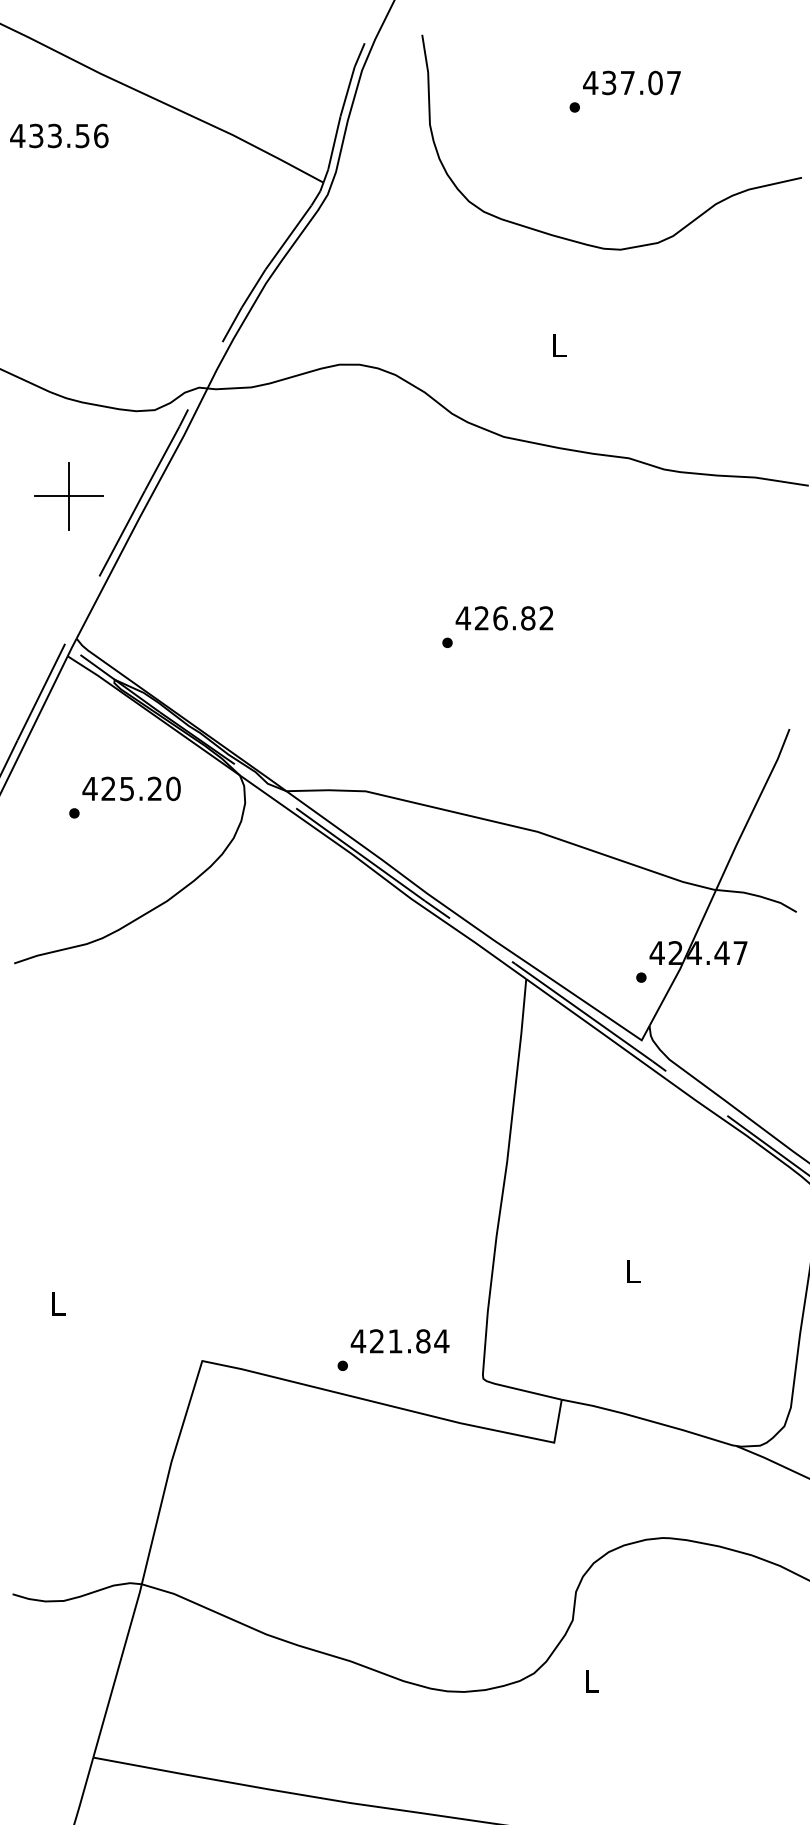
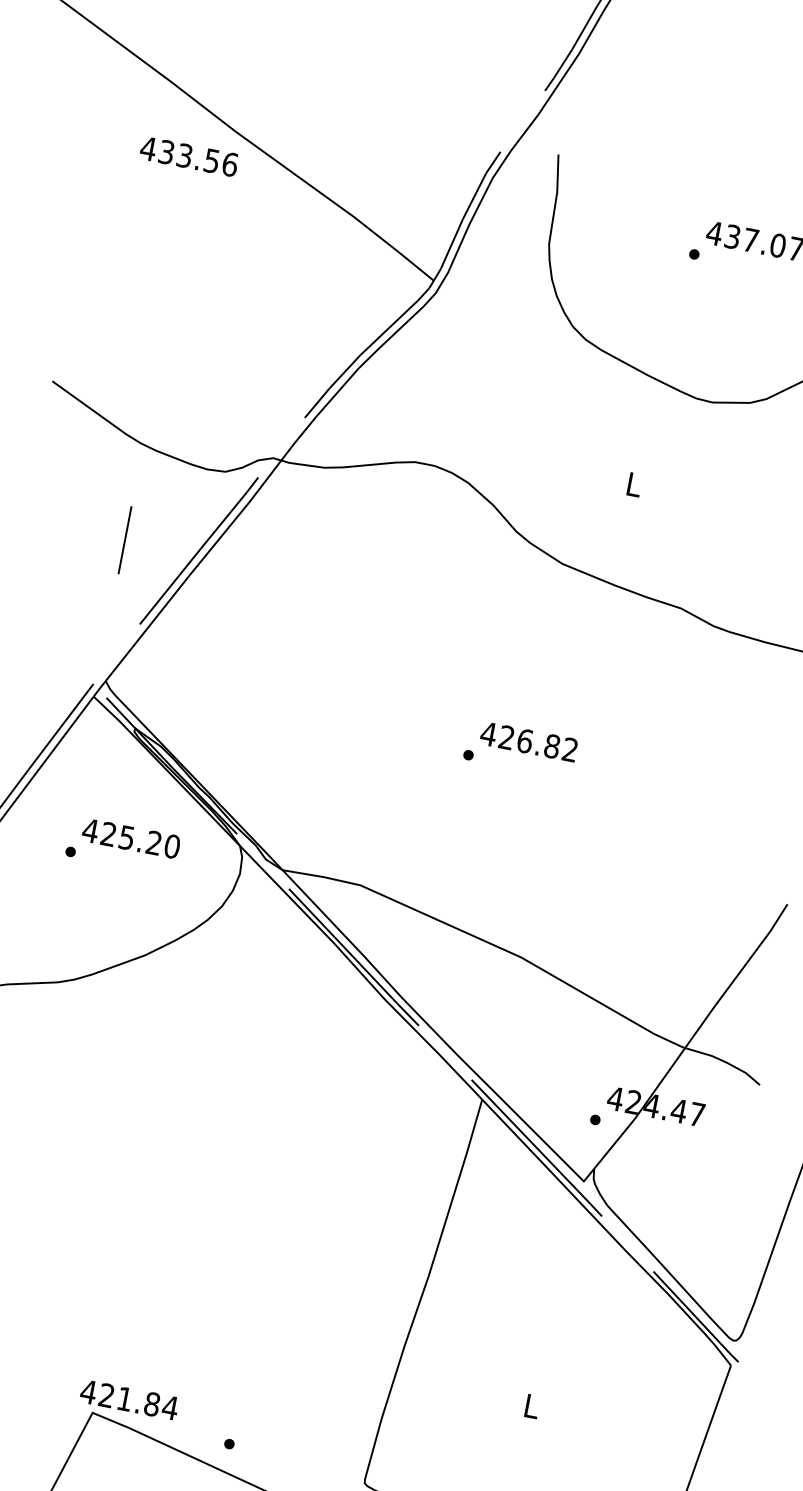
text: (59, 135) -> (189, 156), moved
line: (68, 496) -> (124, 540), removed
text: (399, 1341) -> (128, 1399), moved

